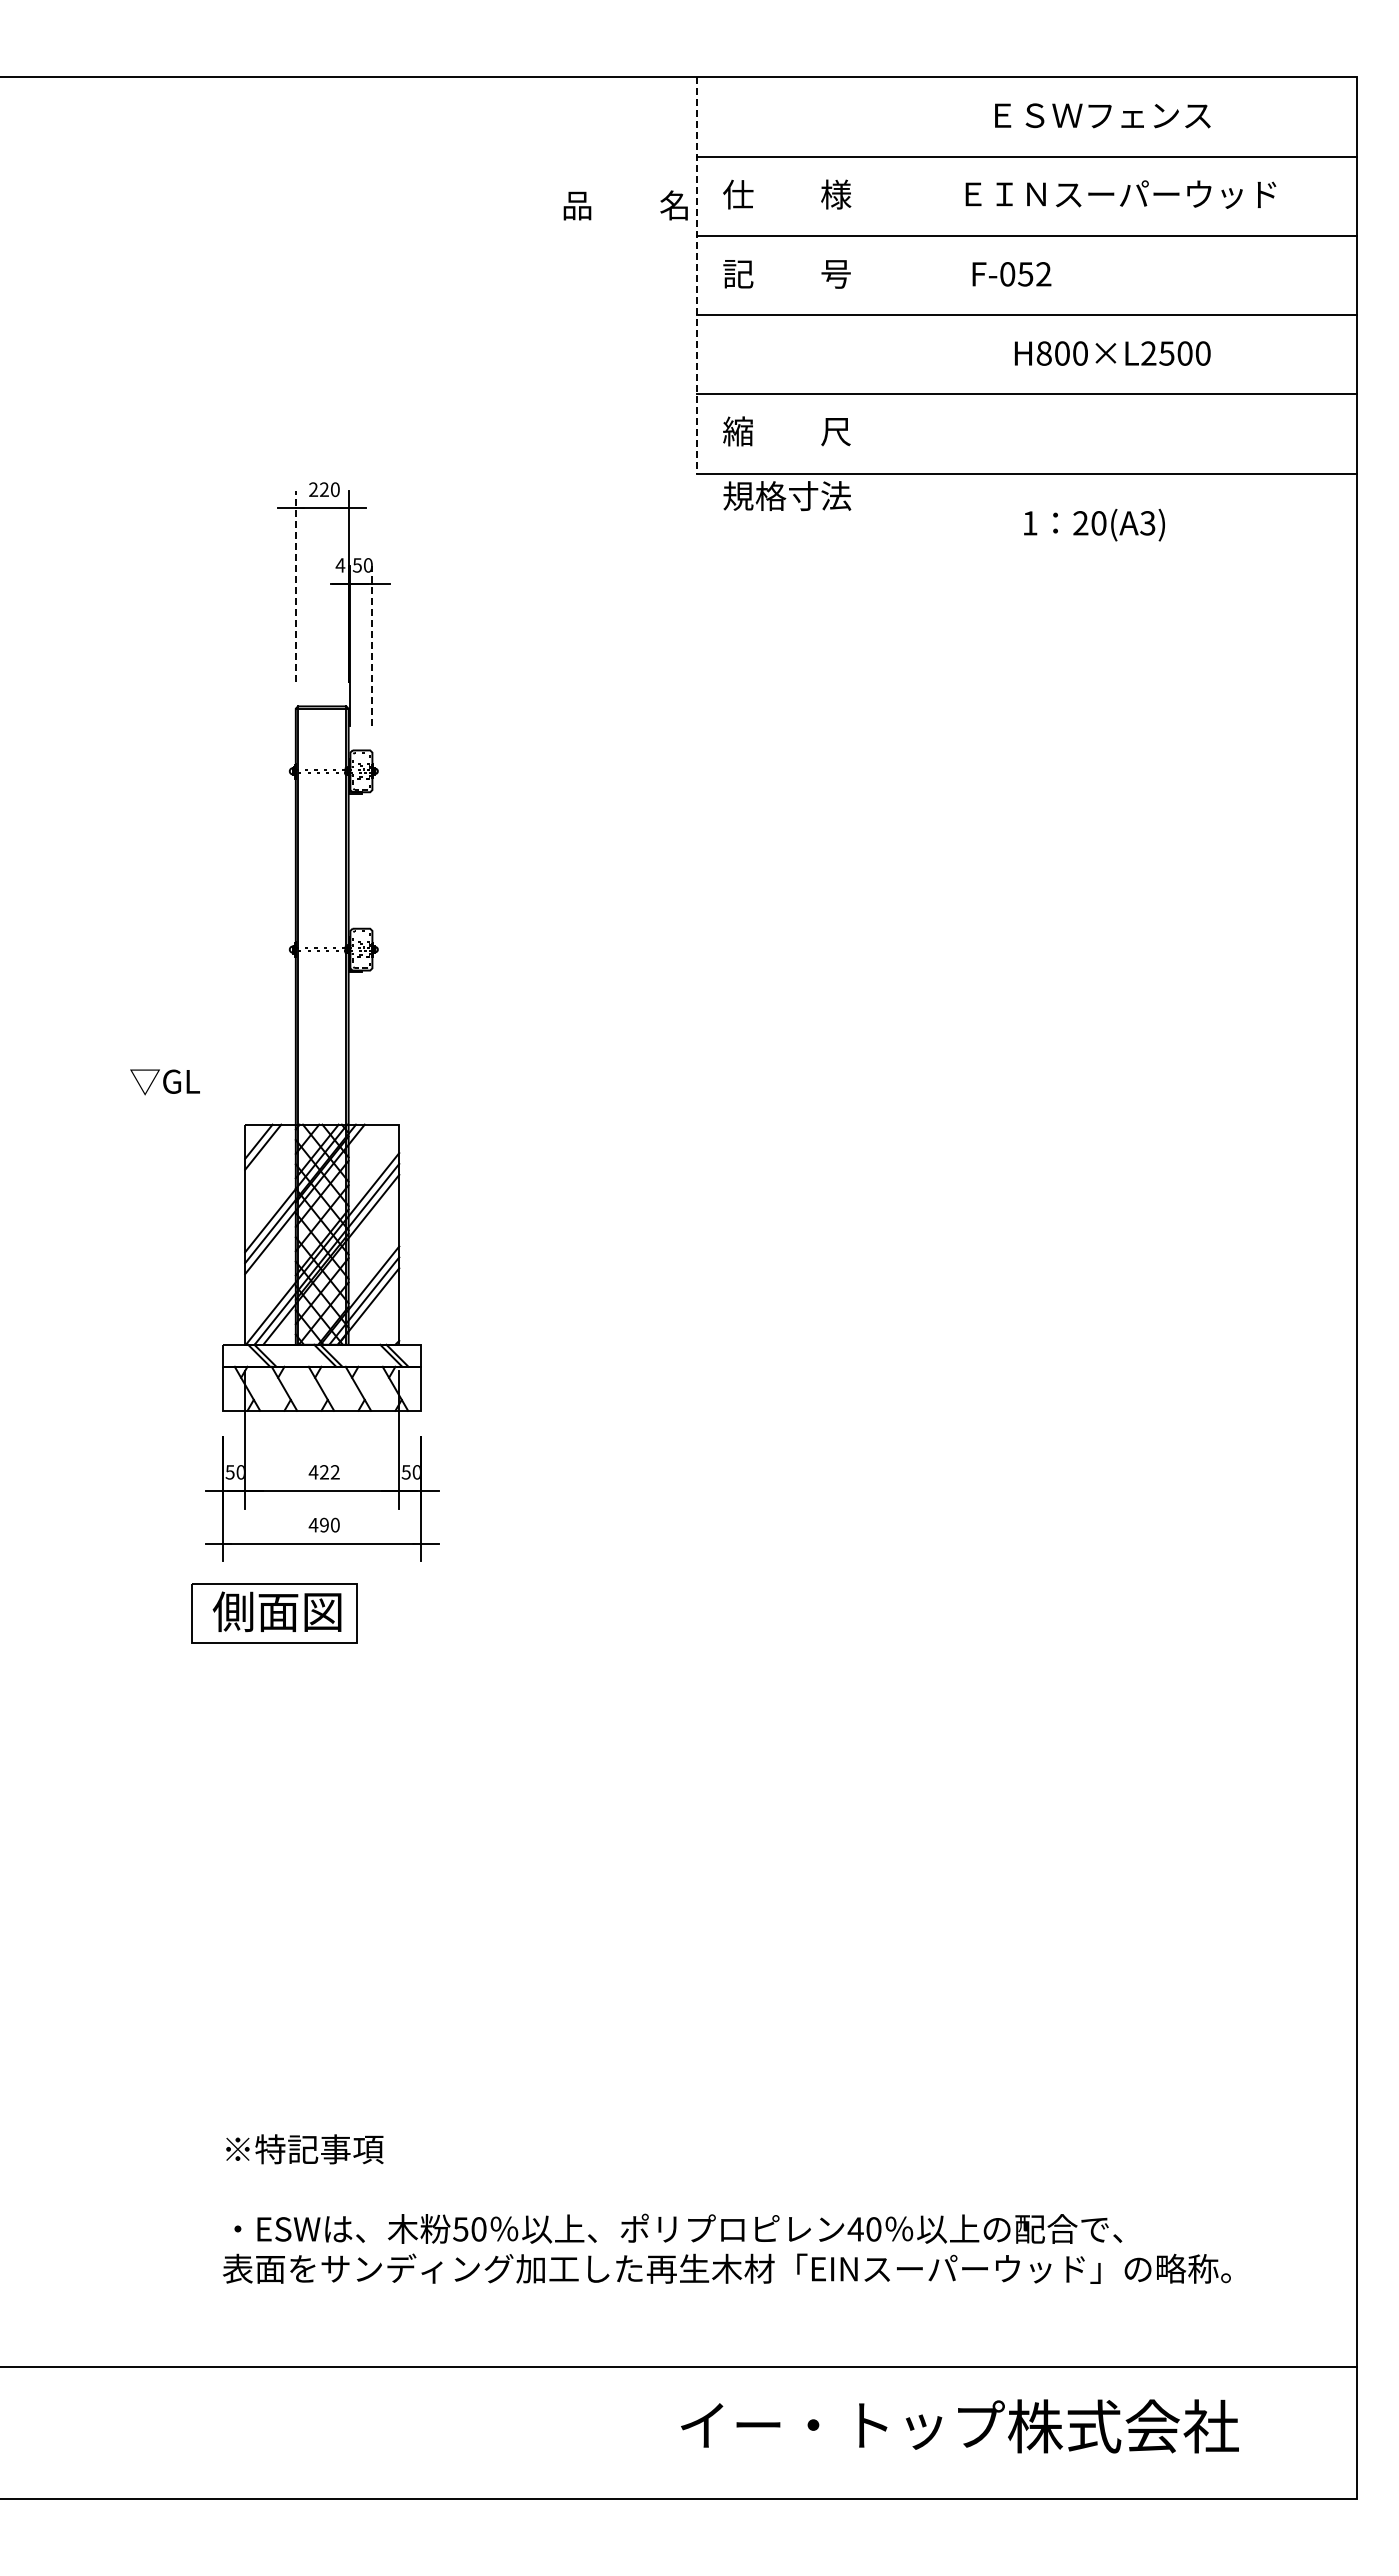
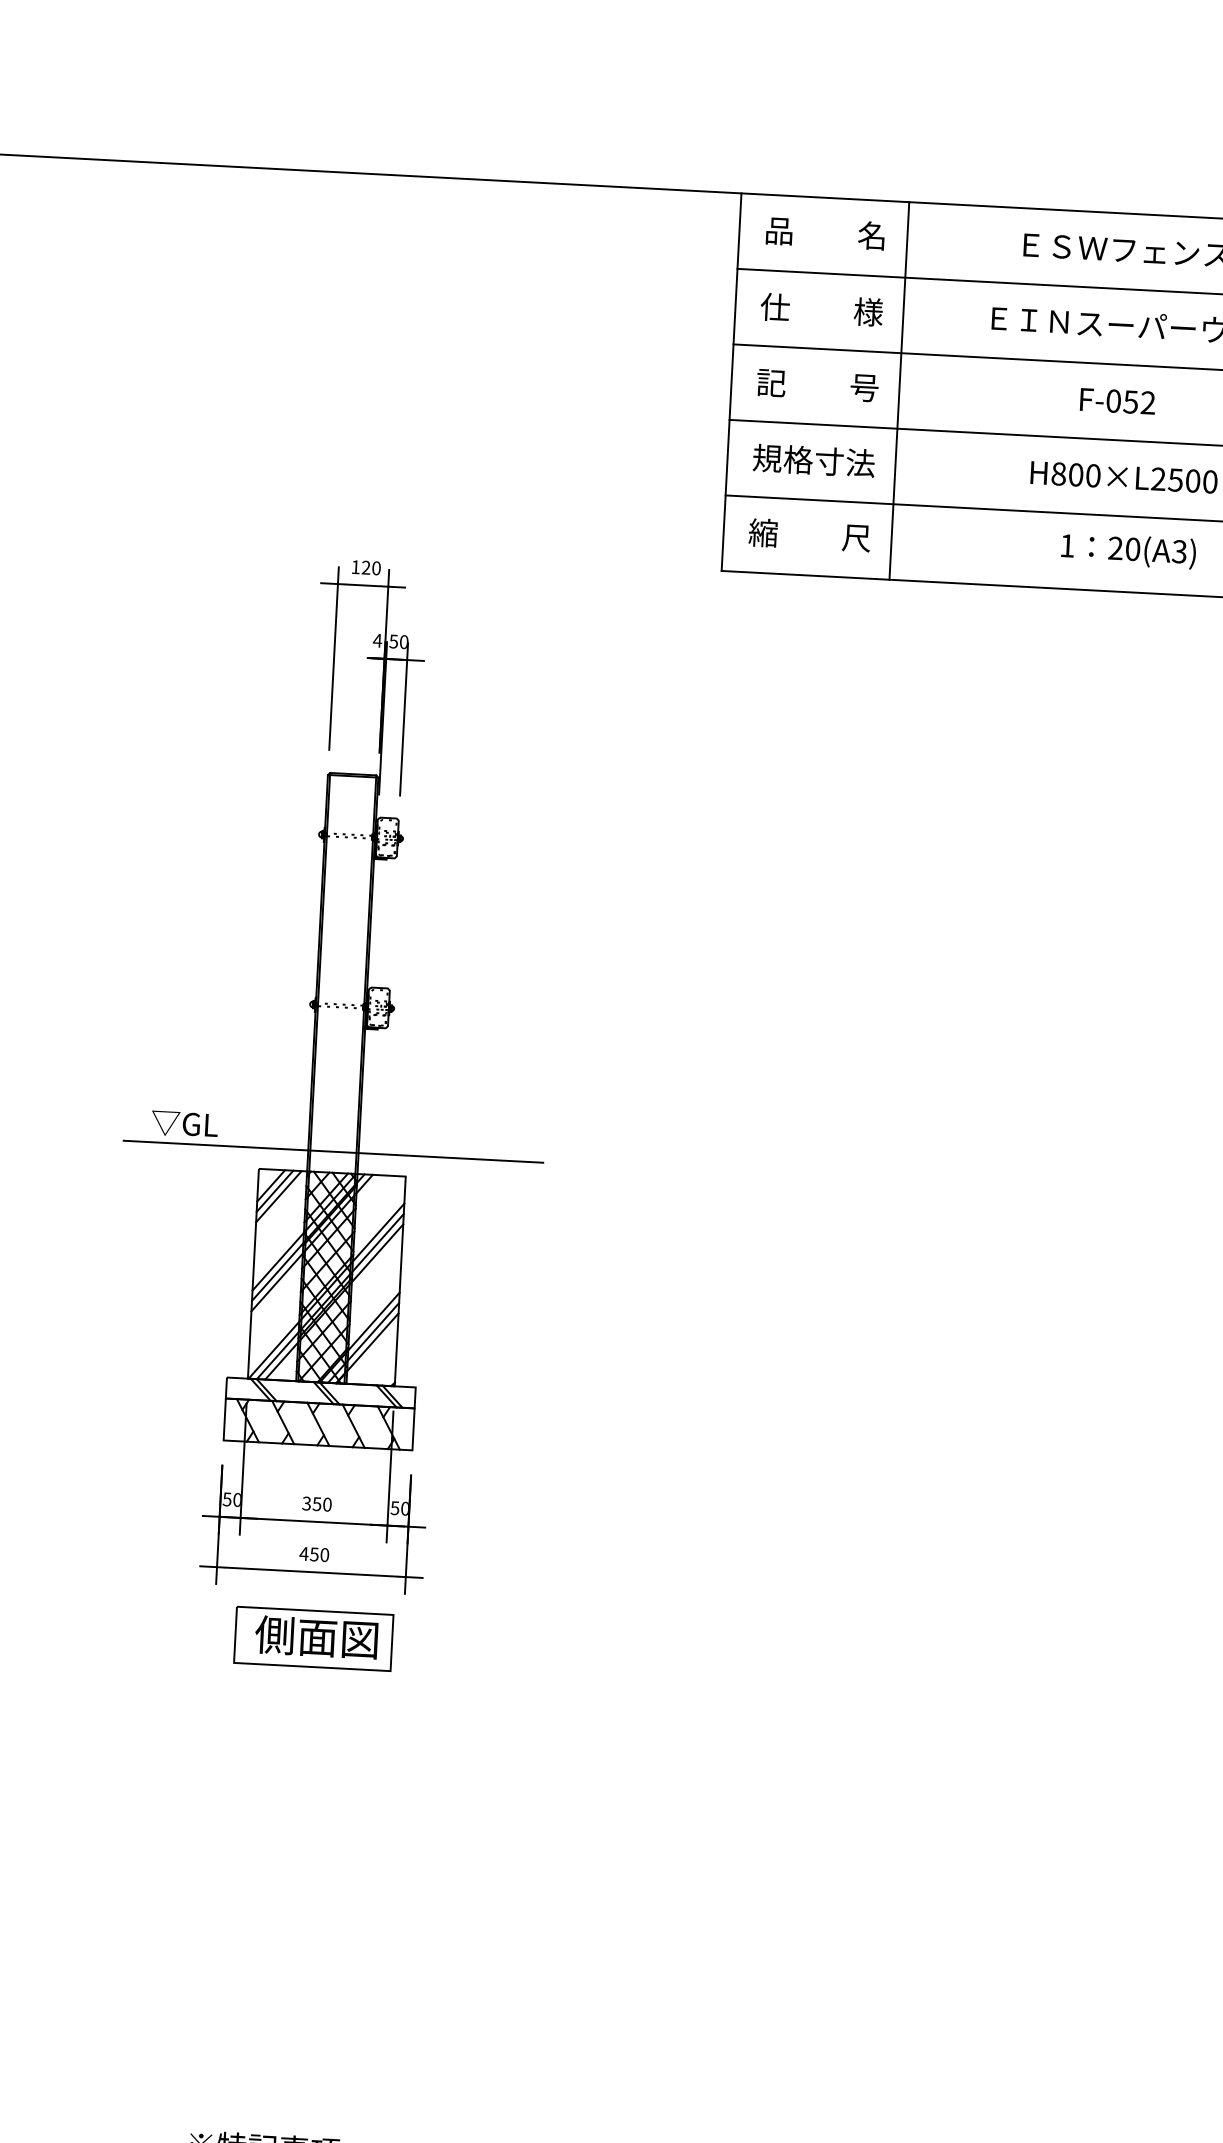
text: (625, 205) -> (825, 233), moved
text: (1011, 274) -> (1117, 401), moved
line: (696, 275) -> (731, 382), dashed -> solid
line: (872, 275) -> (899, 391), added
text: (313, 489) -> (355, 567), 220 -> 120
text: (787, 496) -> (814, 461), moved
text: (1094, 524) -> (1128, 550), moved
line: (295, 586) -> (333, 658), dashed -> solid
line: (372, 646) -> (404, 719), dashed -> solid
line: (322, 1102) -> (333, 1151), added
line: (267, 1152) -> (278, 1196), added
text: (323, 1472) -> (316, 1504), 422 -> 350
text: (323, 1524) -> (313, 1553), 490 -> 450
part: (274, 1613) -> (313, 1638), moved

